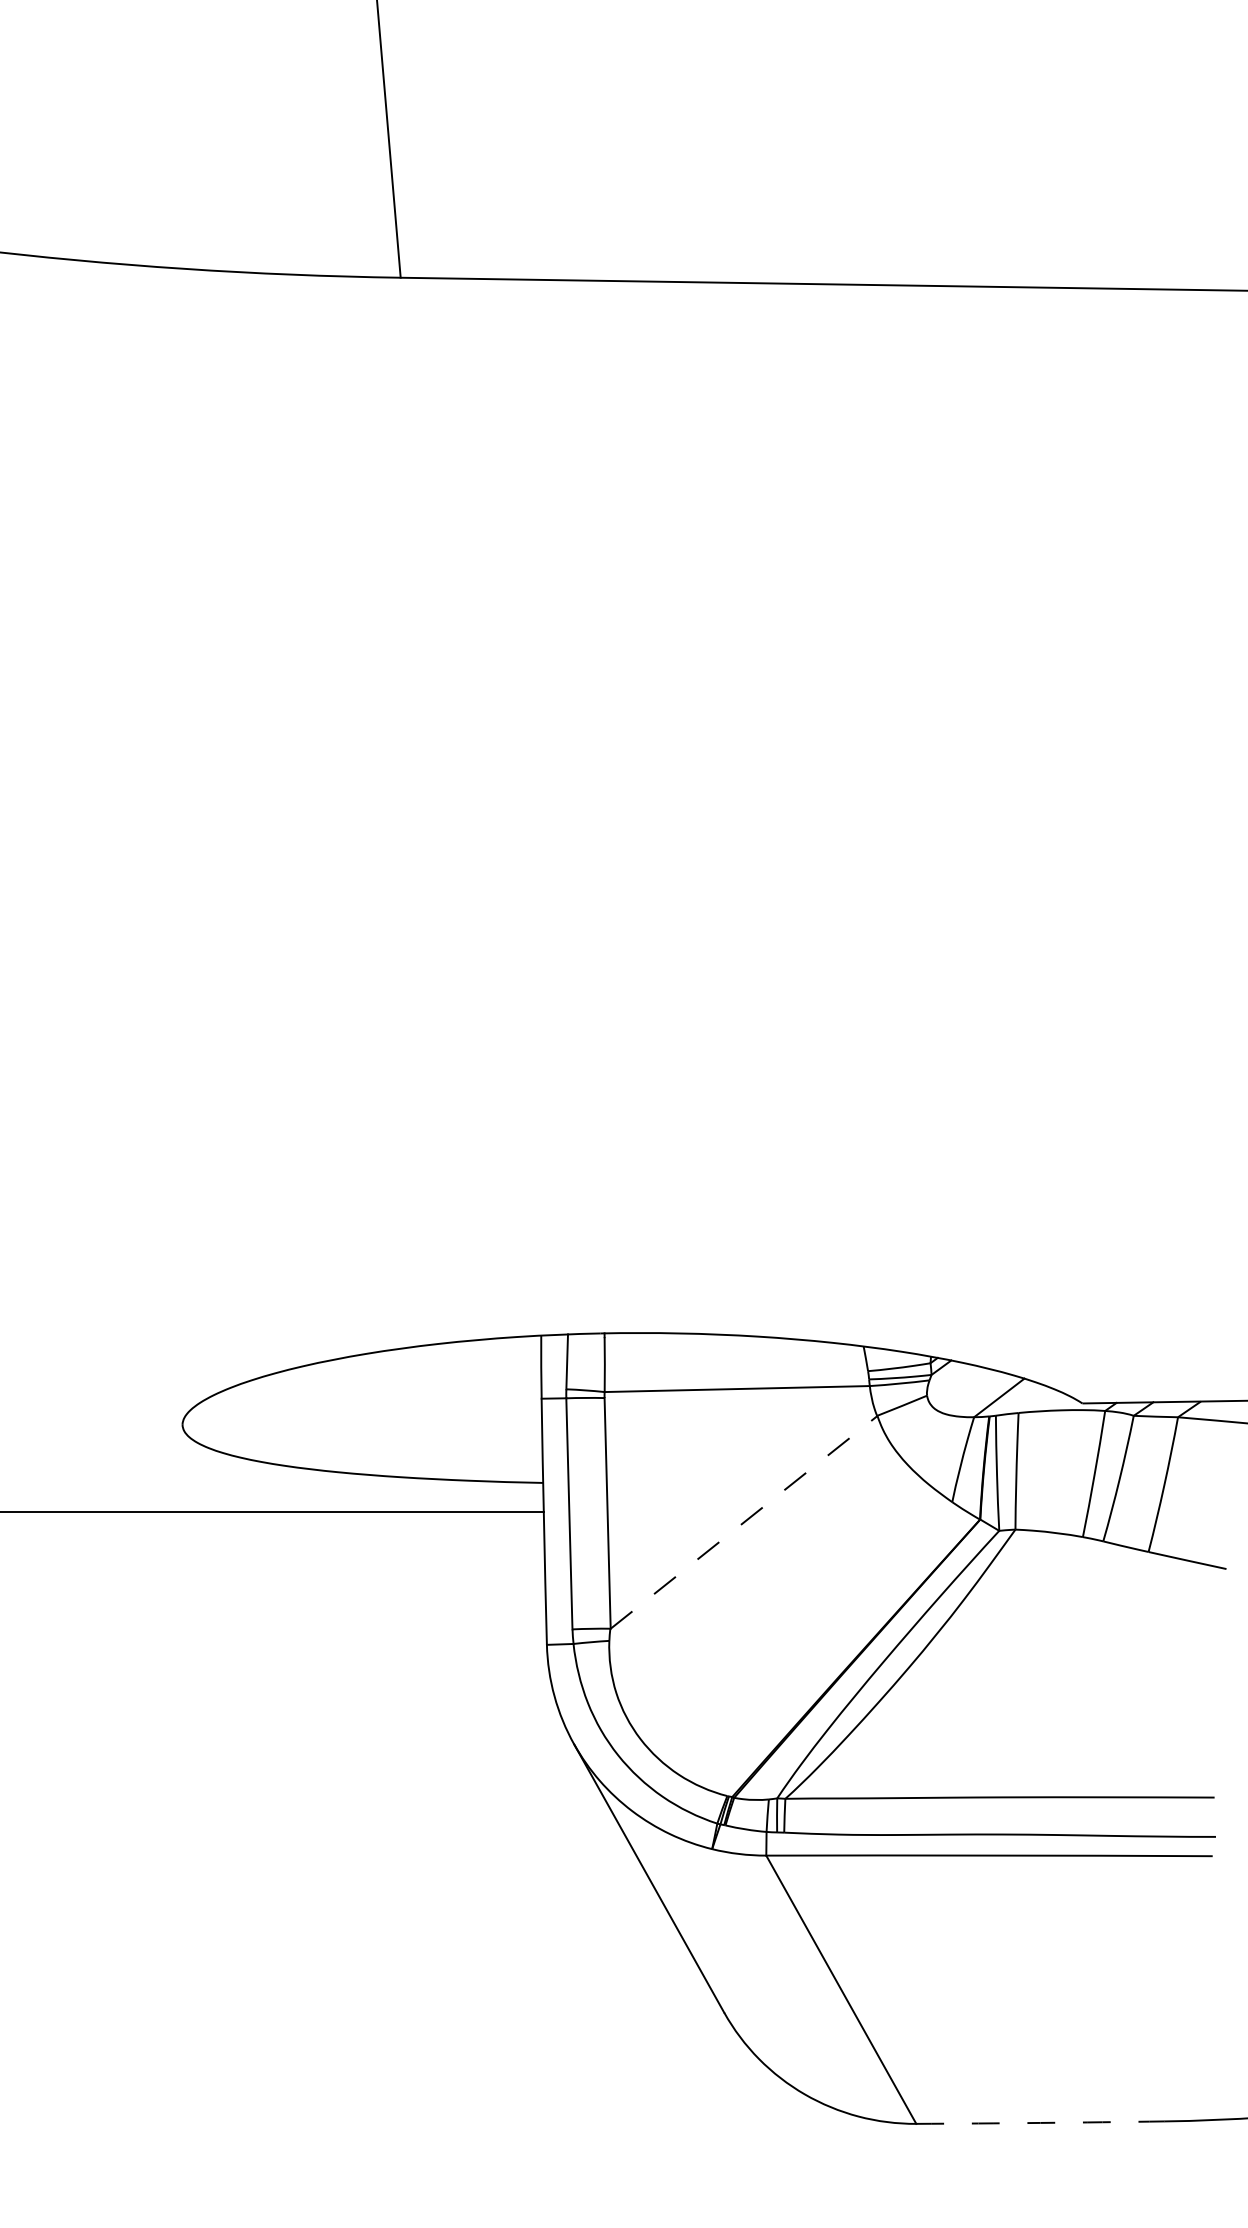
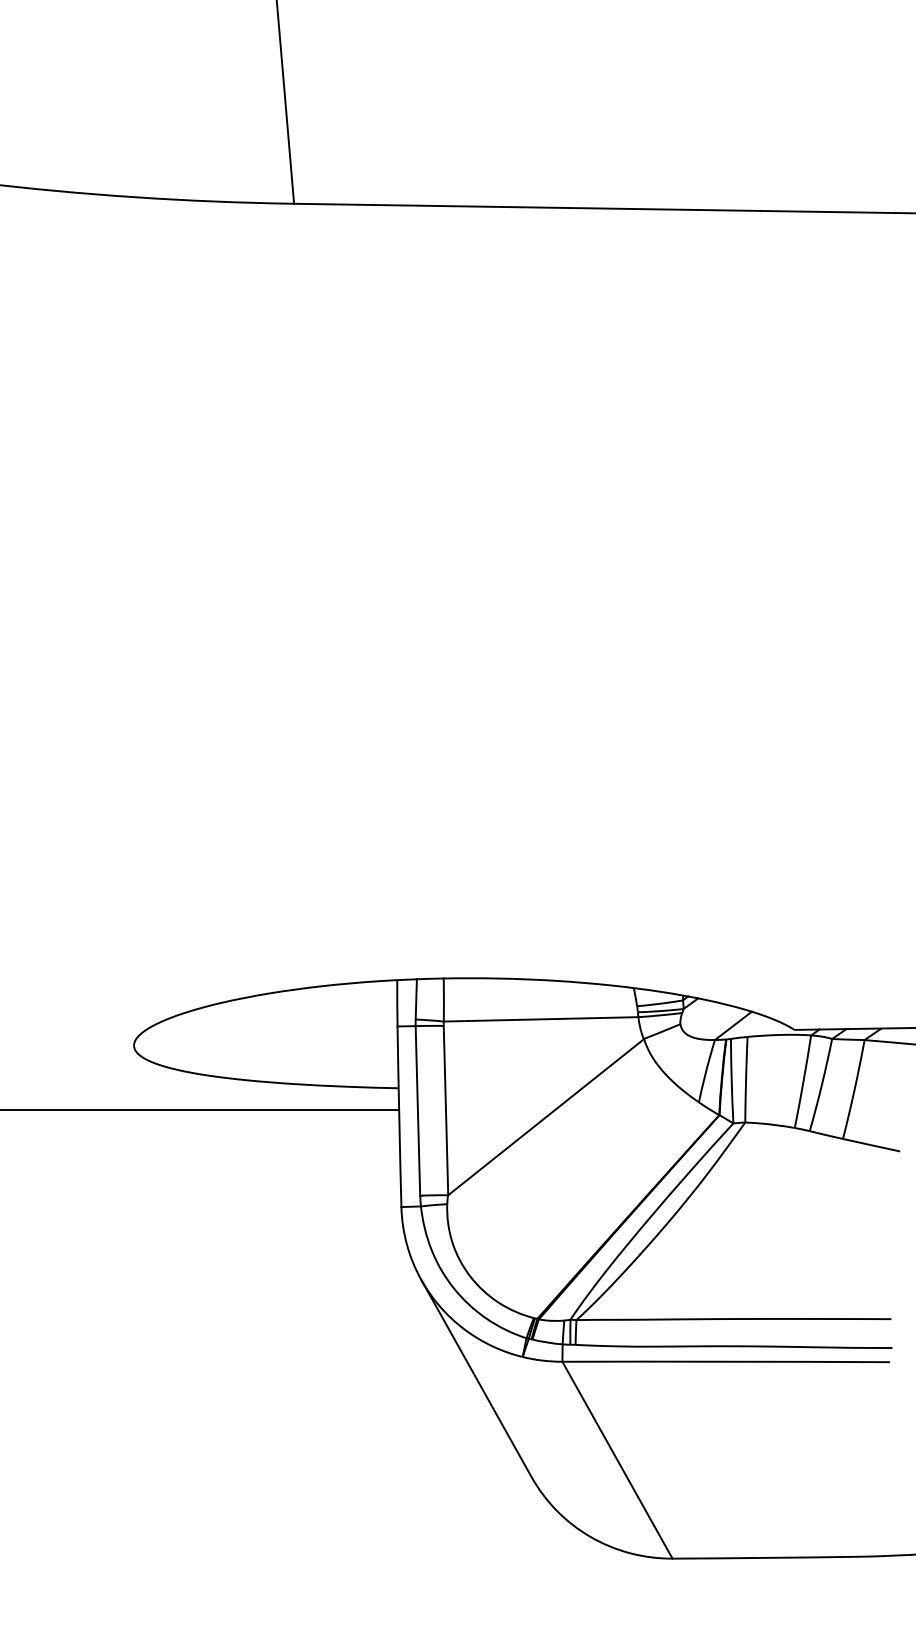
line: (744, 1521) -> (546, 1116), dashed -> solid
arc: (1040, 2122) -> (763, 1557), dashed -> solid

